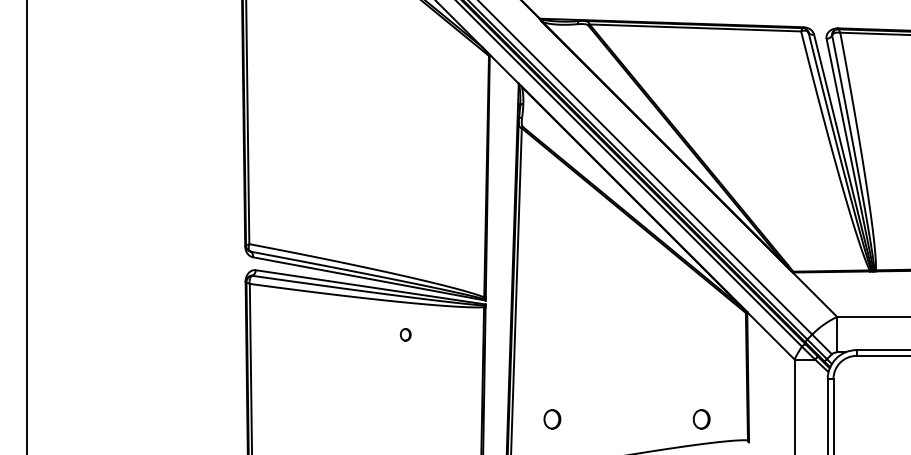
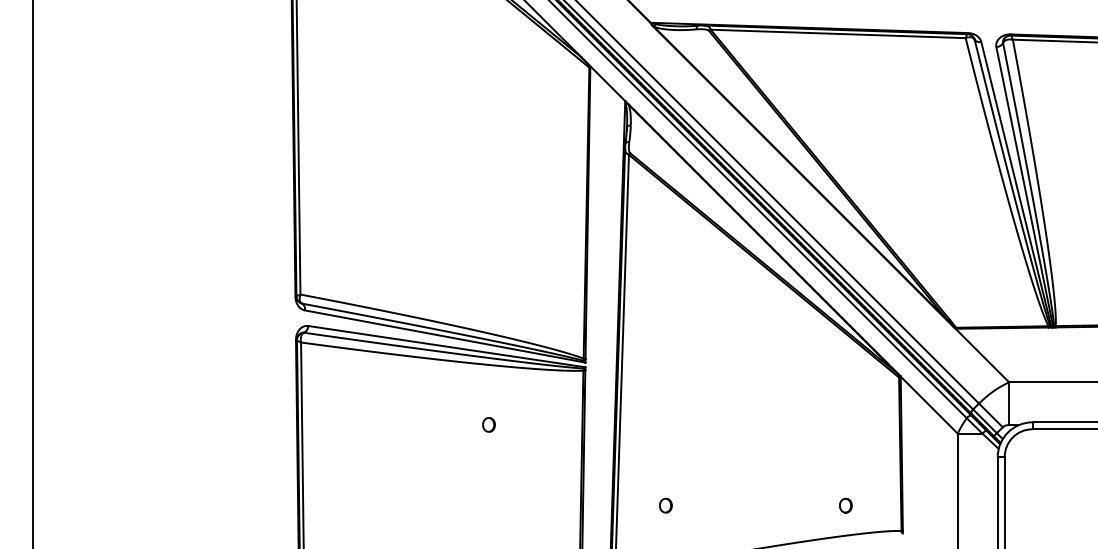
part: (405, 334) -> (488, 424), moved
part: (552, 419) -> (665, 505), size x0.62
part: (701, 419) -> (845, 505), size x0.62

